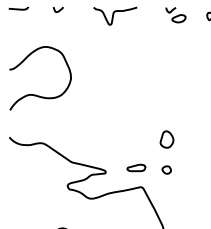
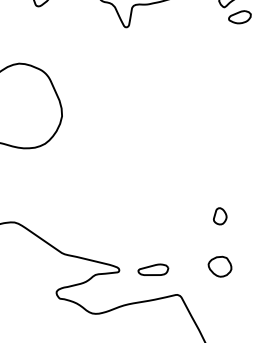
part: (166, 139) -> (219, 216), size x0.6
part: (136, 167) -> (153, 269), moved
part: (166, 169) -> (219, 265), size x1.6

